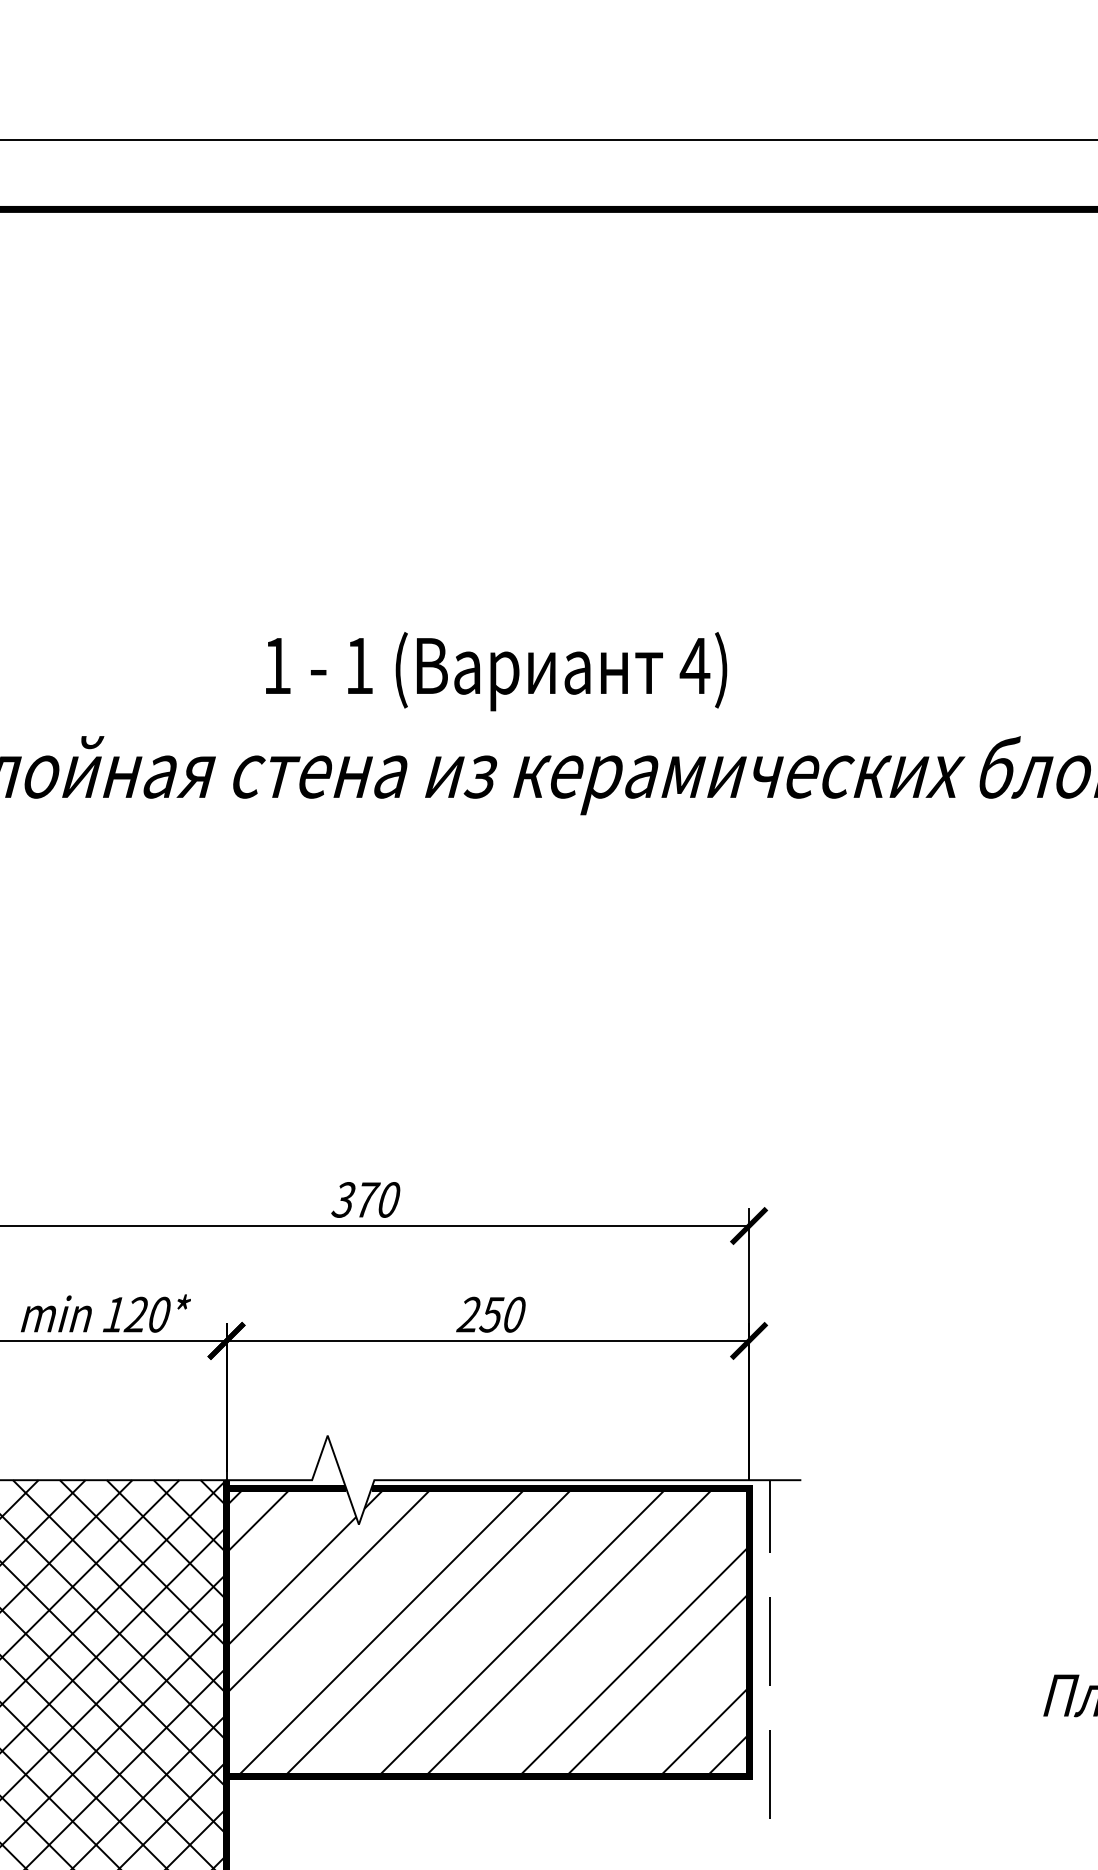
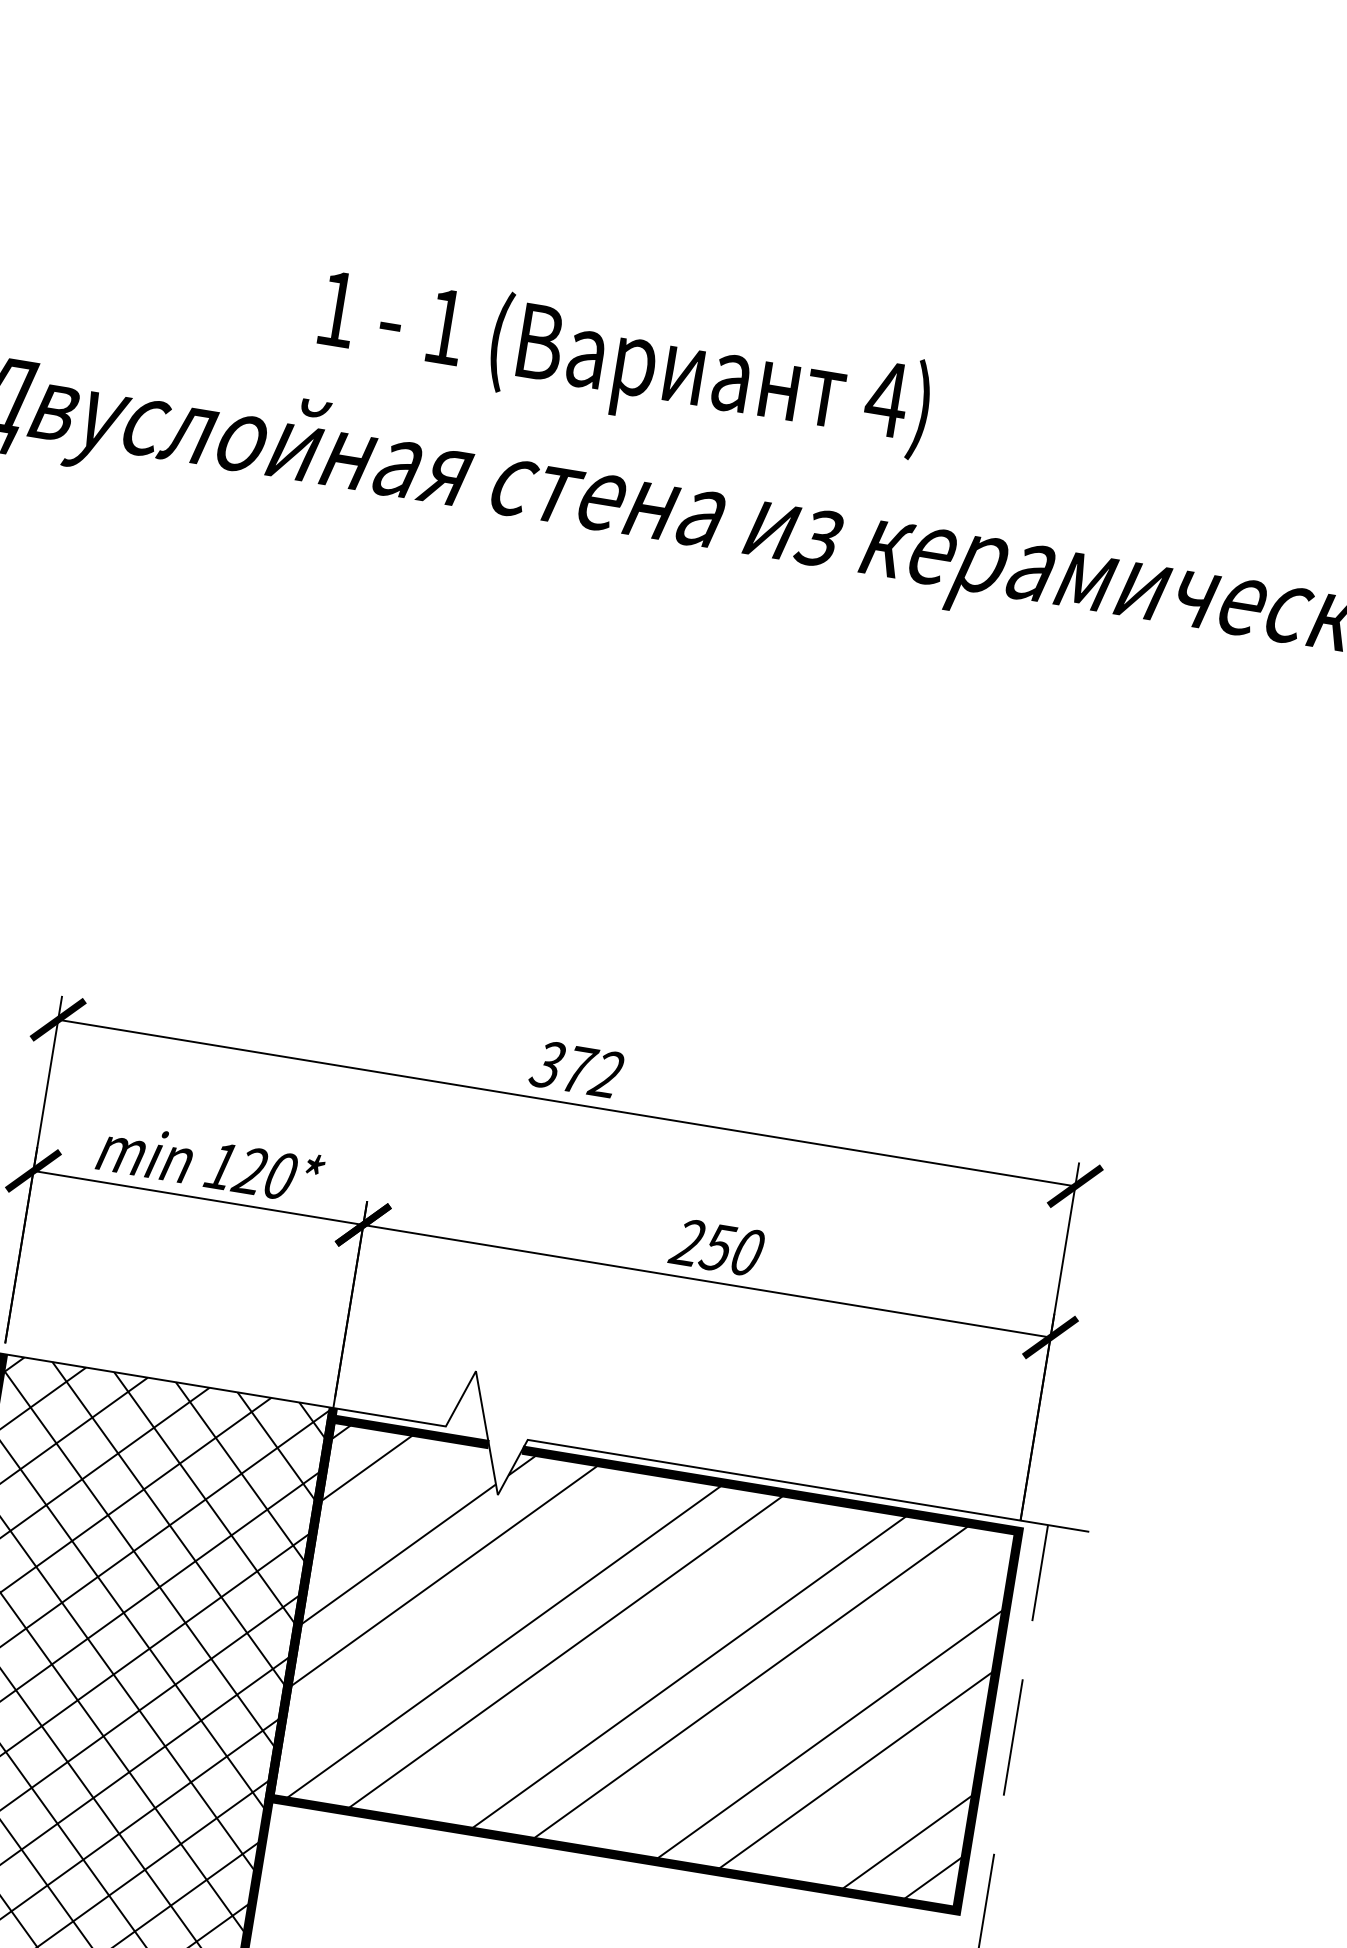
text: (496, 671) -> (624, 363), moved
text: (387, 1199) -> (605, 1073), 370 -> 372

